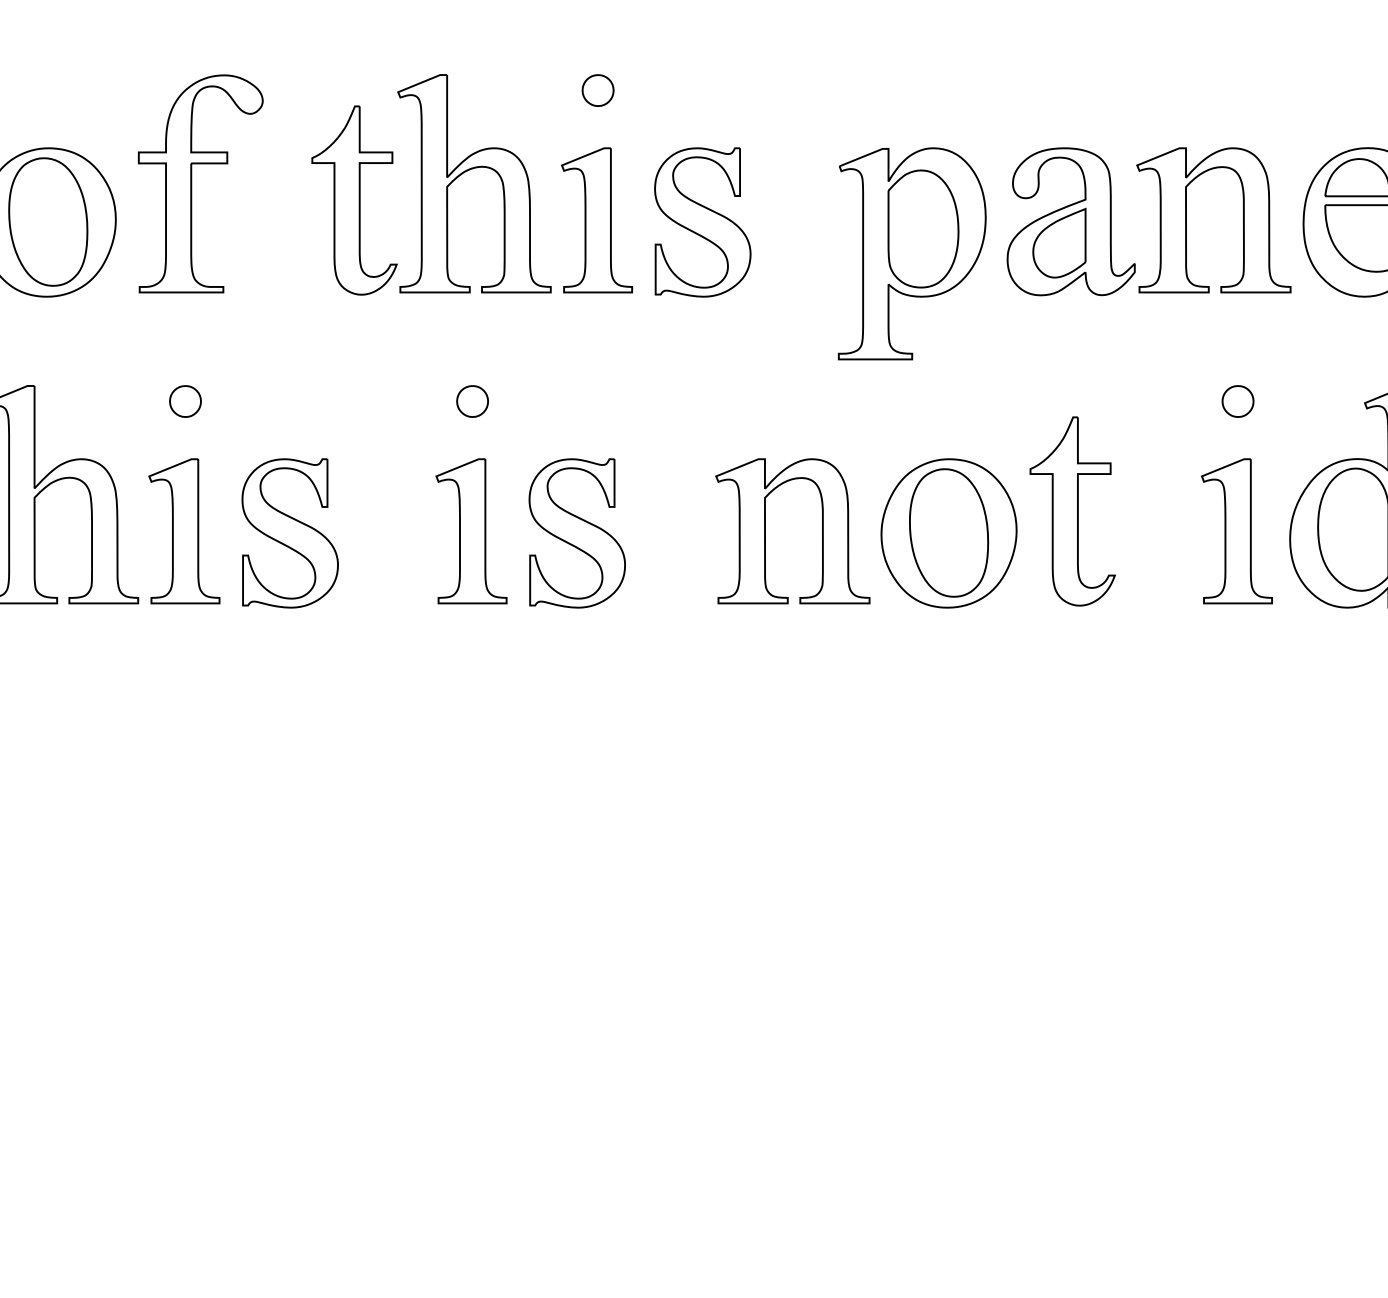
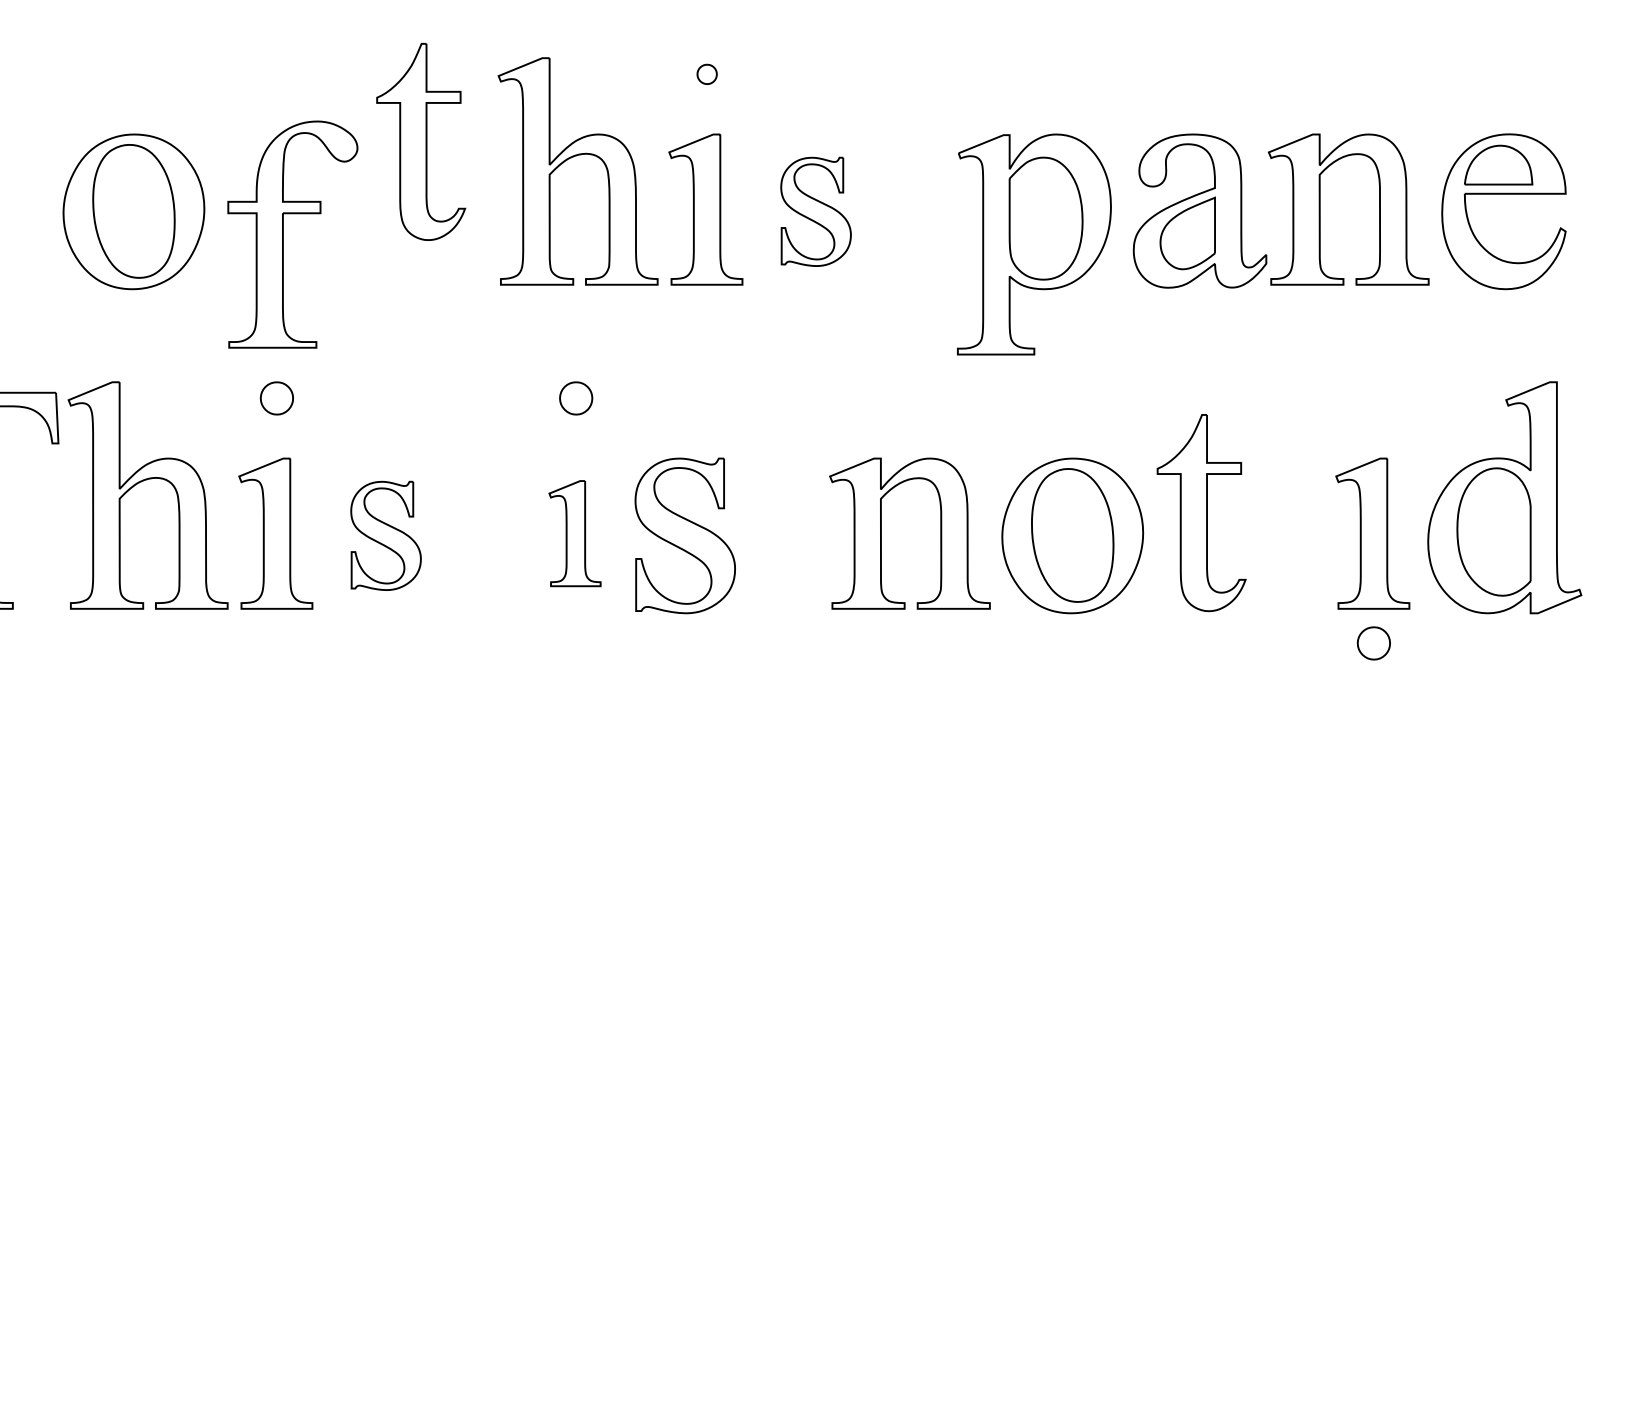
part: (598, 90) -> (707, 74), size x0.6
part: (191, 183) -> (283, 234), moved
part: (354, 200) -> (421, 141), moved
part: (702, 222) -> (815, 211), size x0.7
part: (1237, 401) -> (1373, 643), moved
part: (470, 531) -> (574, 533), size x0.7
part: (289, 533) -> (385, 535), size x0.7

